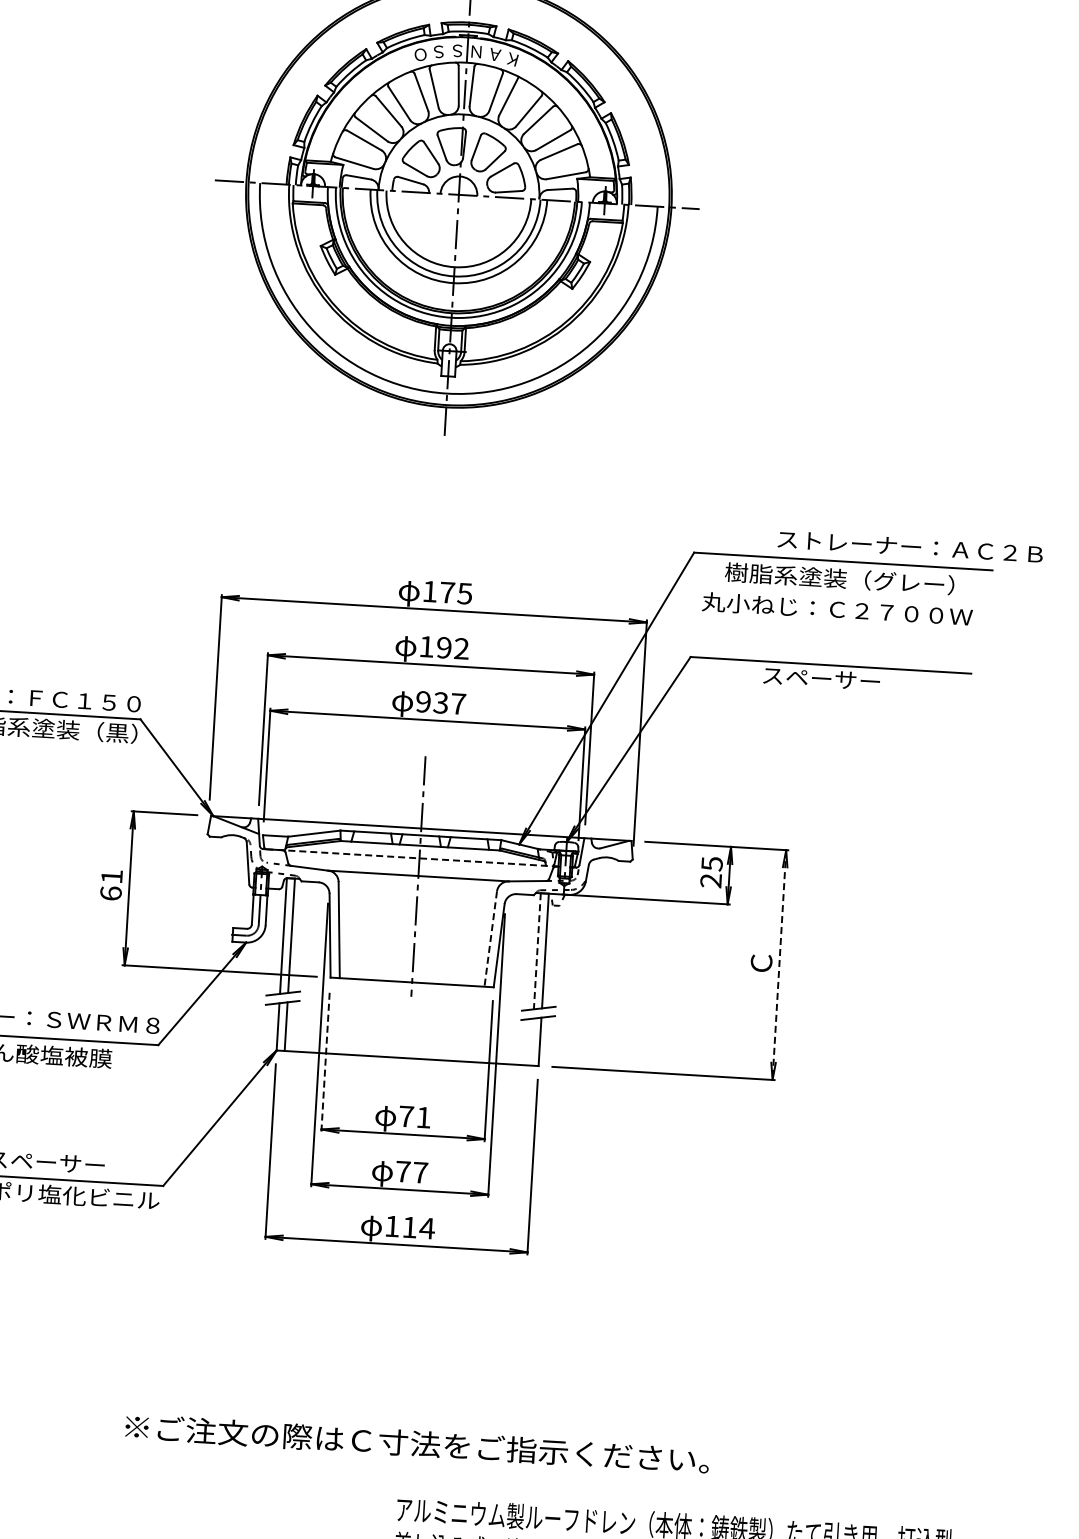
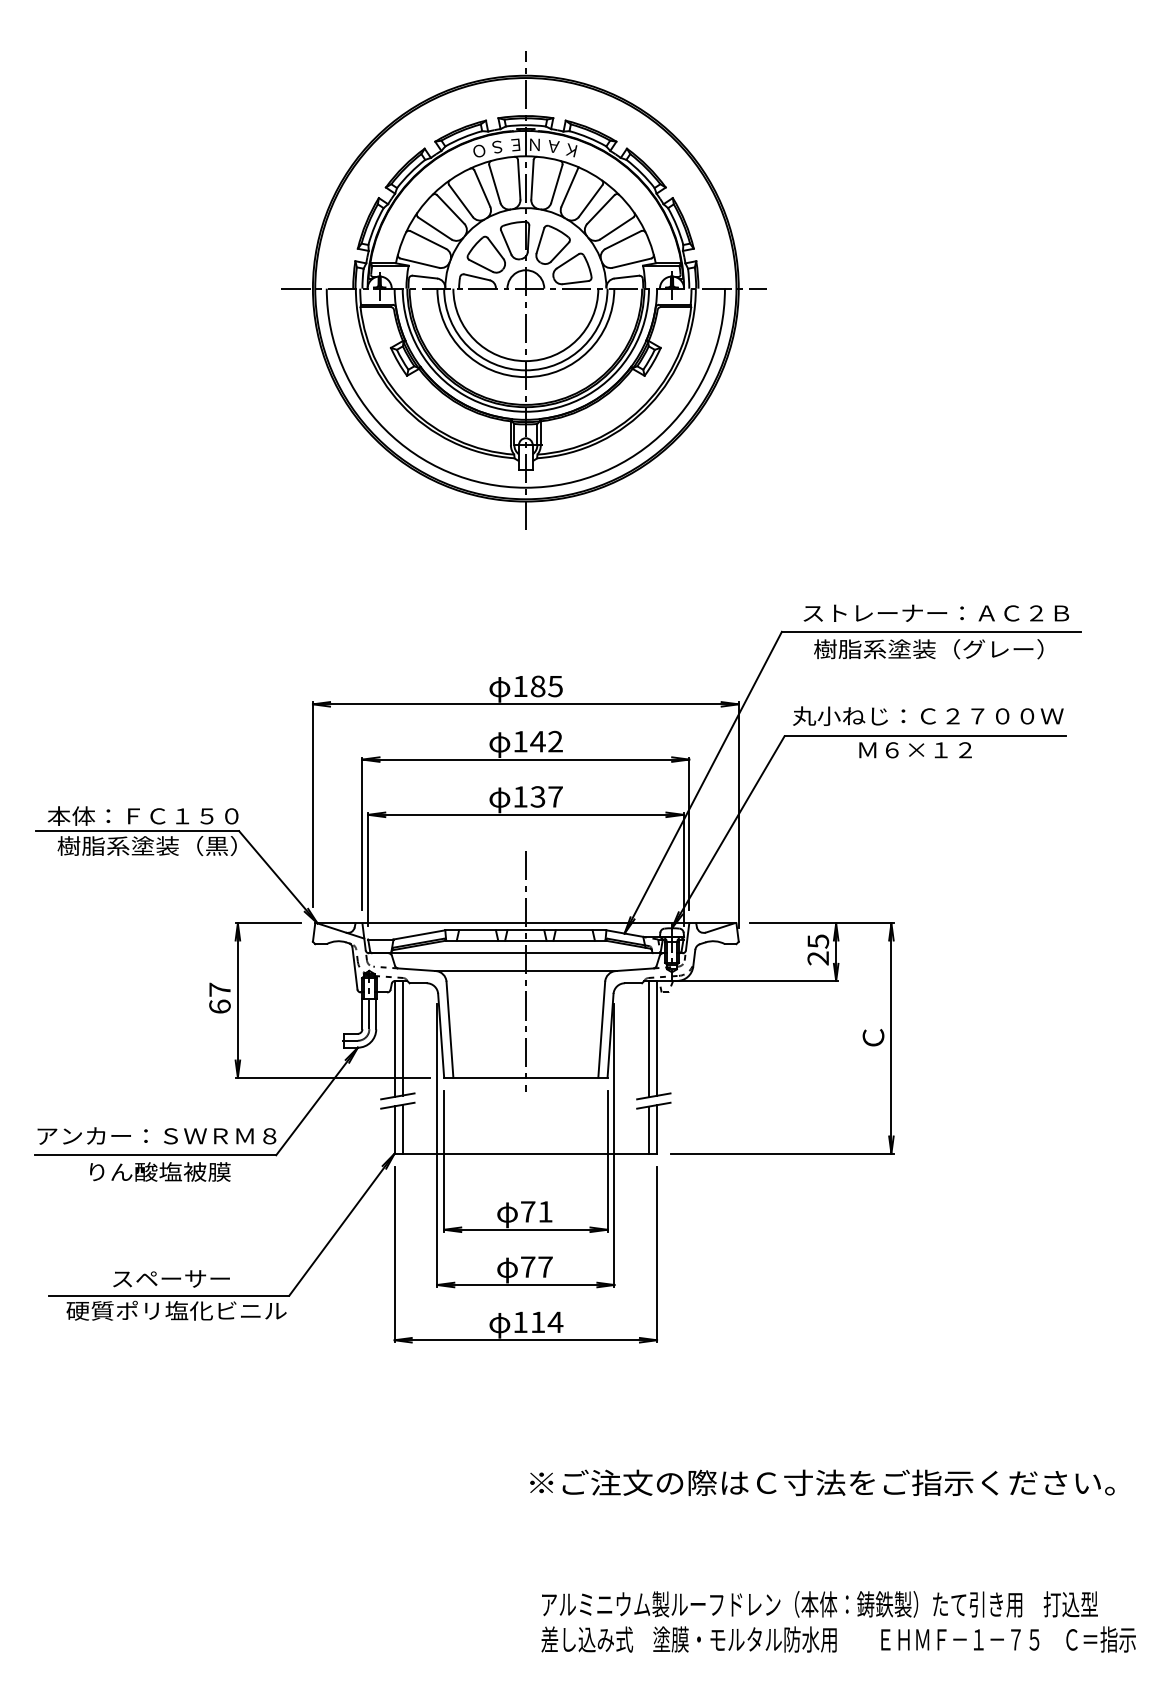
text: (457, 50) -> (515, 144), Ｓ -> Ｅ
text: (909, 546) -> (935, 612), moved
text: (446, 592) -> (537, 686), 175 -> 185
text: (837, 608) -> (928, 715), moved
text: (443, 647) -> (537, 741), 192 -> 142
text: (821, 678) -> (916, 749), スペーサー -> Ｍ６×１２
text: (423, 701) -> (520, 796), 937 -> 137
line: (414, 858) -> (520, 953), dashed -> solid
text: (111, 876) -> (219, 989), 61 -> 67
line: (490, 939) -> (601, 1030), dashed -> solid
line: (537, 951) -> (649, 1039), dashed -> solid
line: (779, 966) -> (891, 1039), dashed -> solid
line: (532, 1041) -> (649, 1129), added
line: (325, 1061) -> (444, 1161), dashed -> solid
text: (417, 1443) -> (822, 1482), moved

